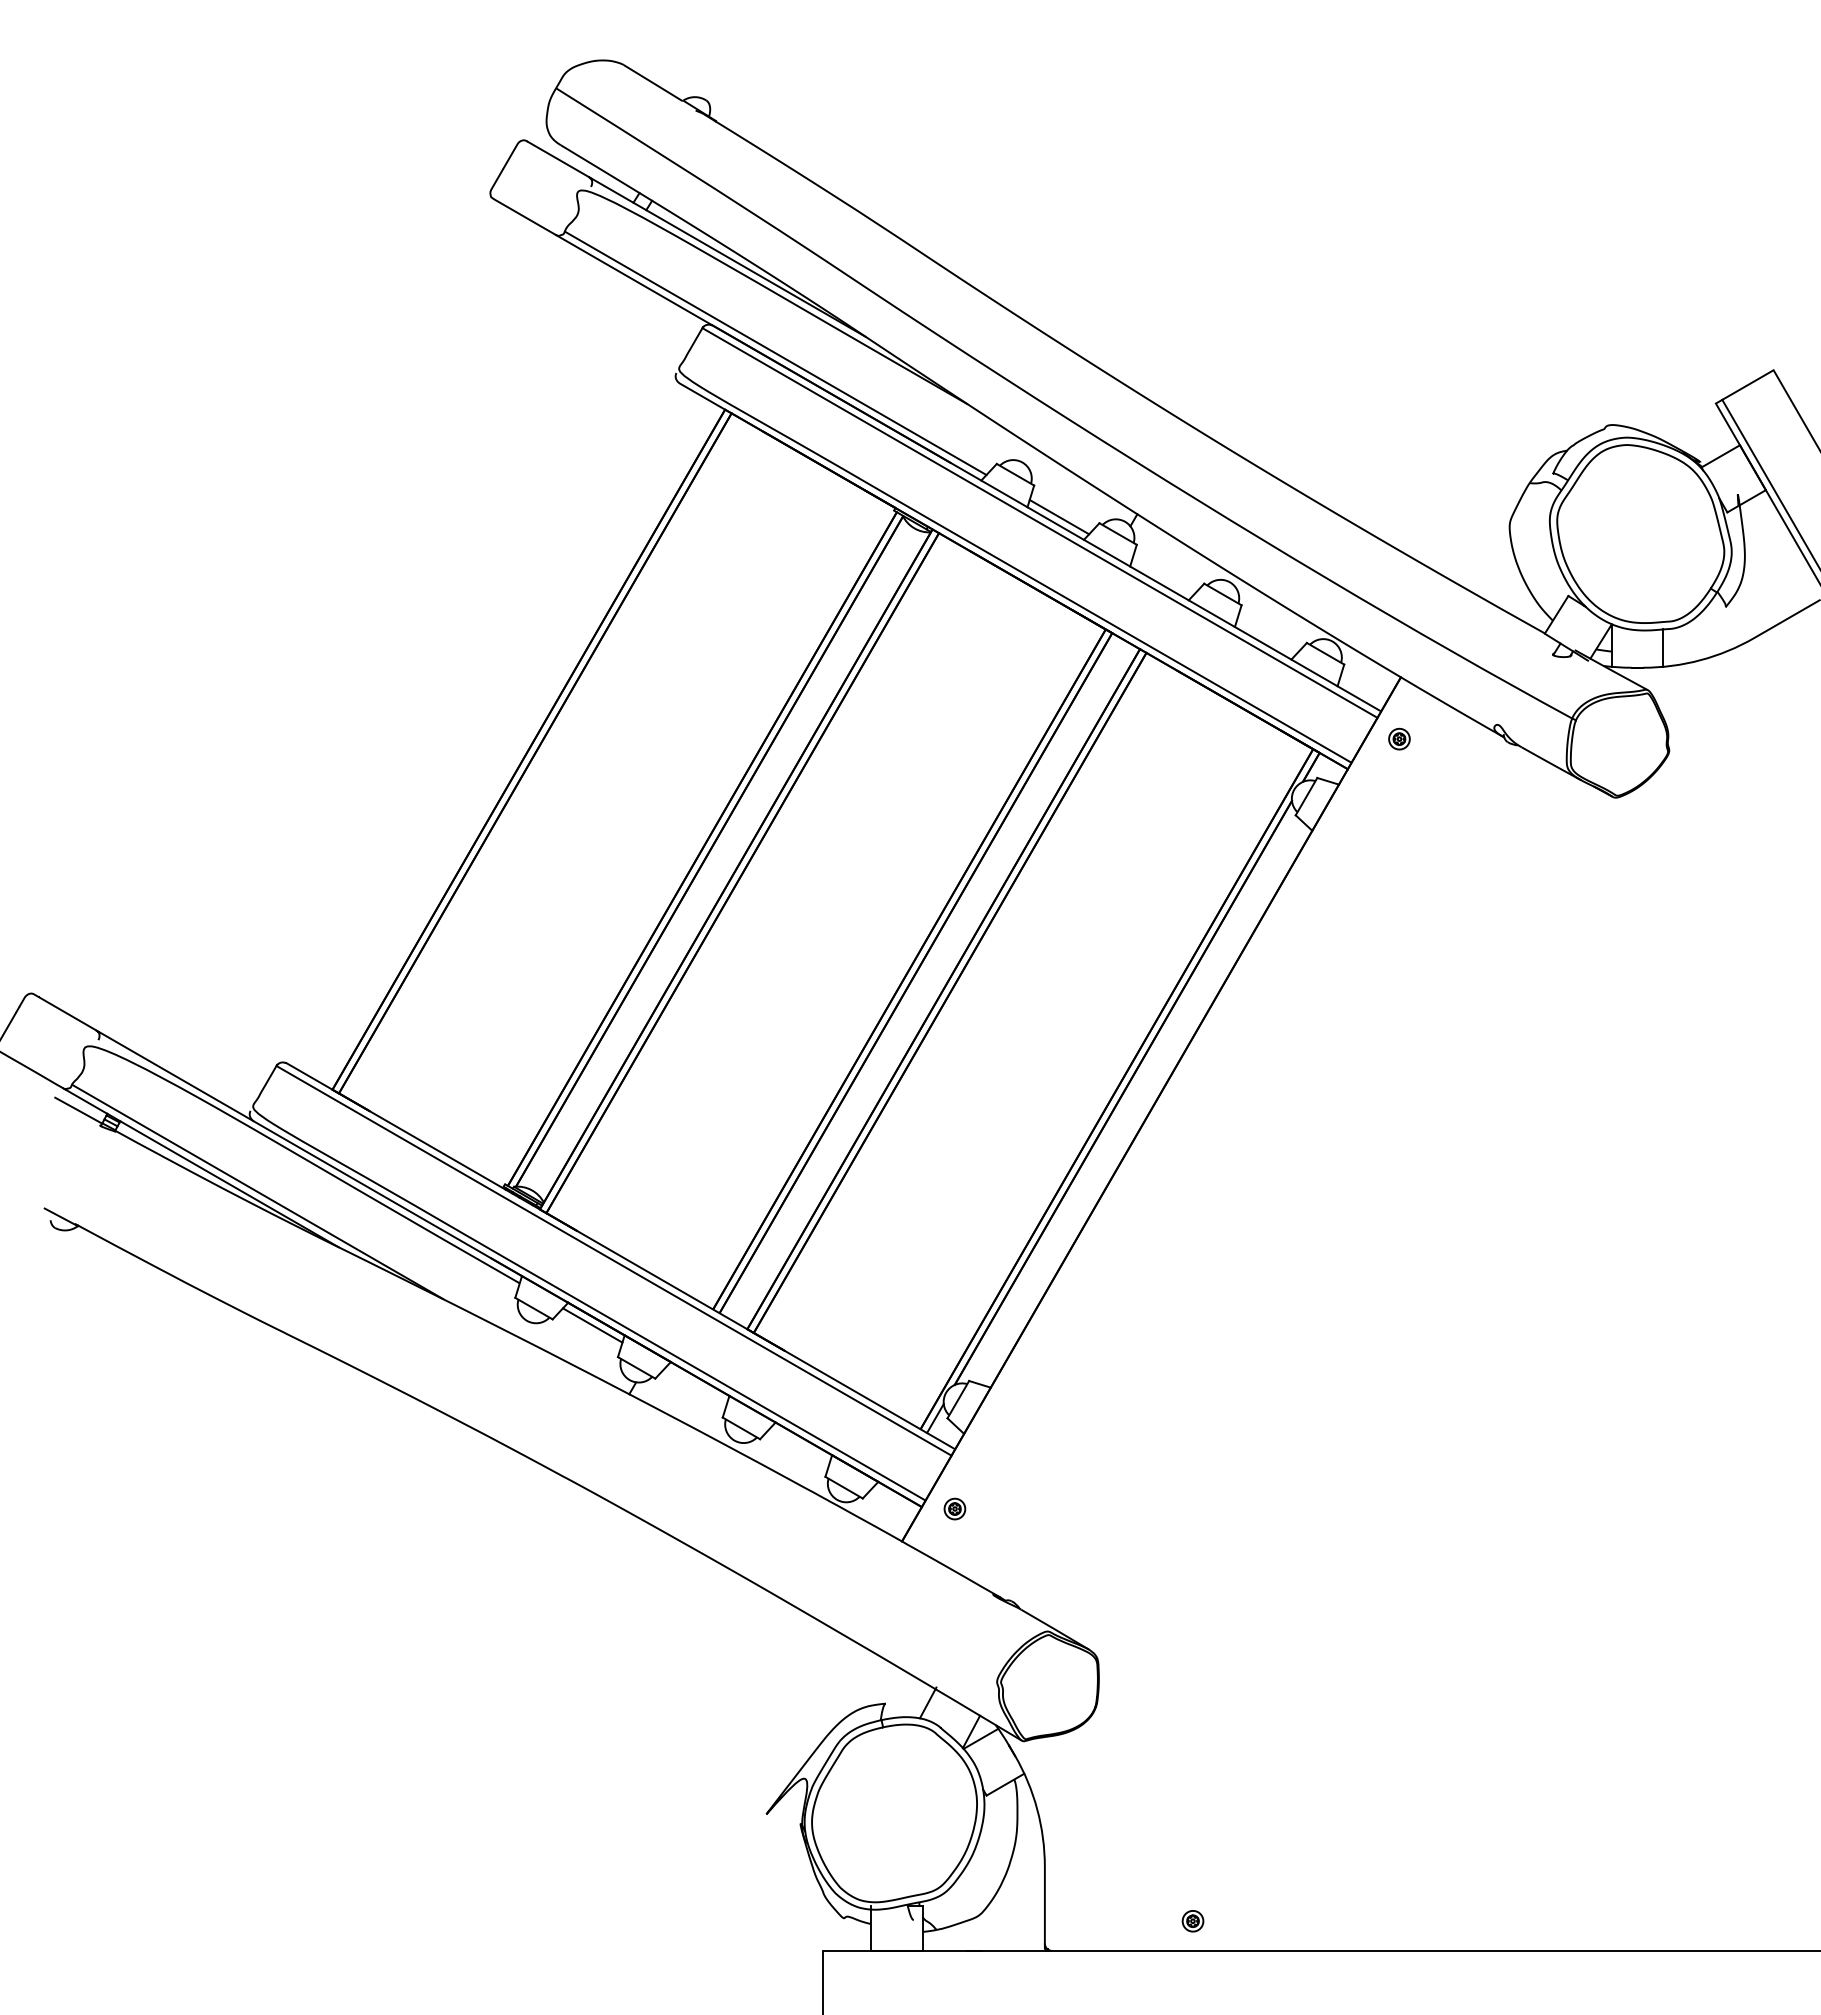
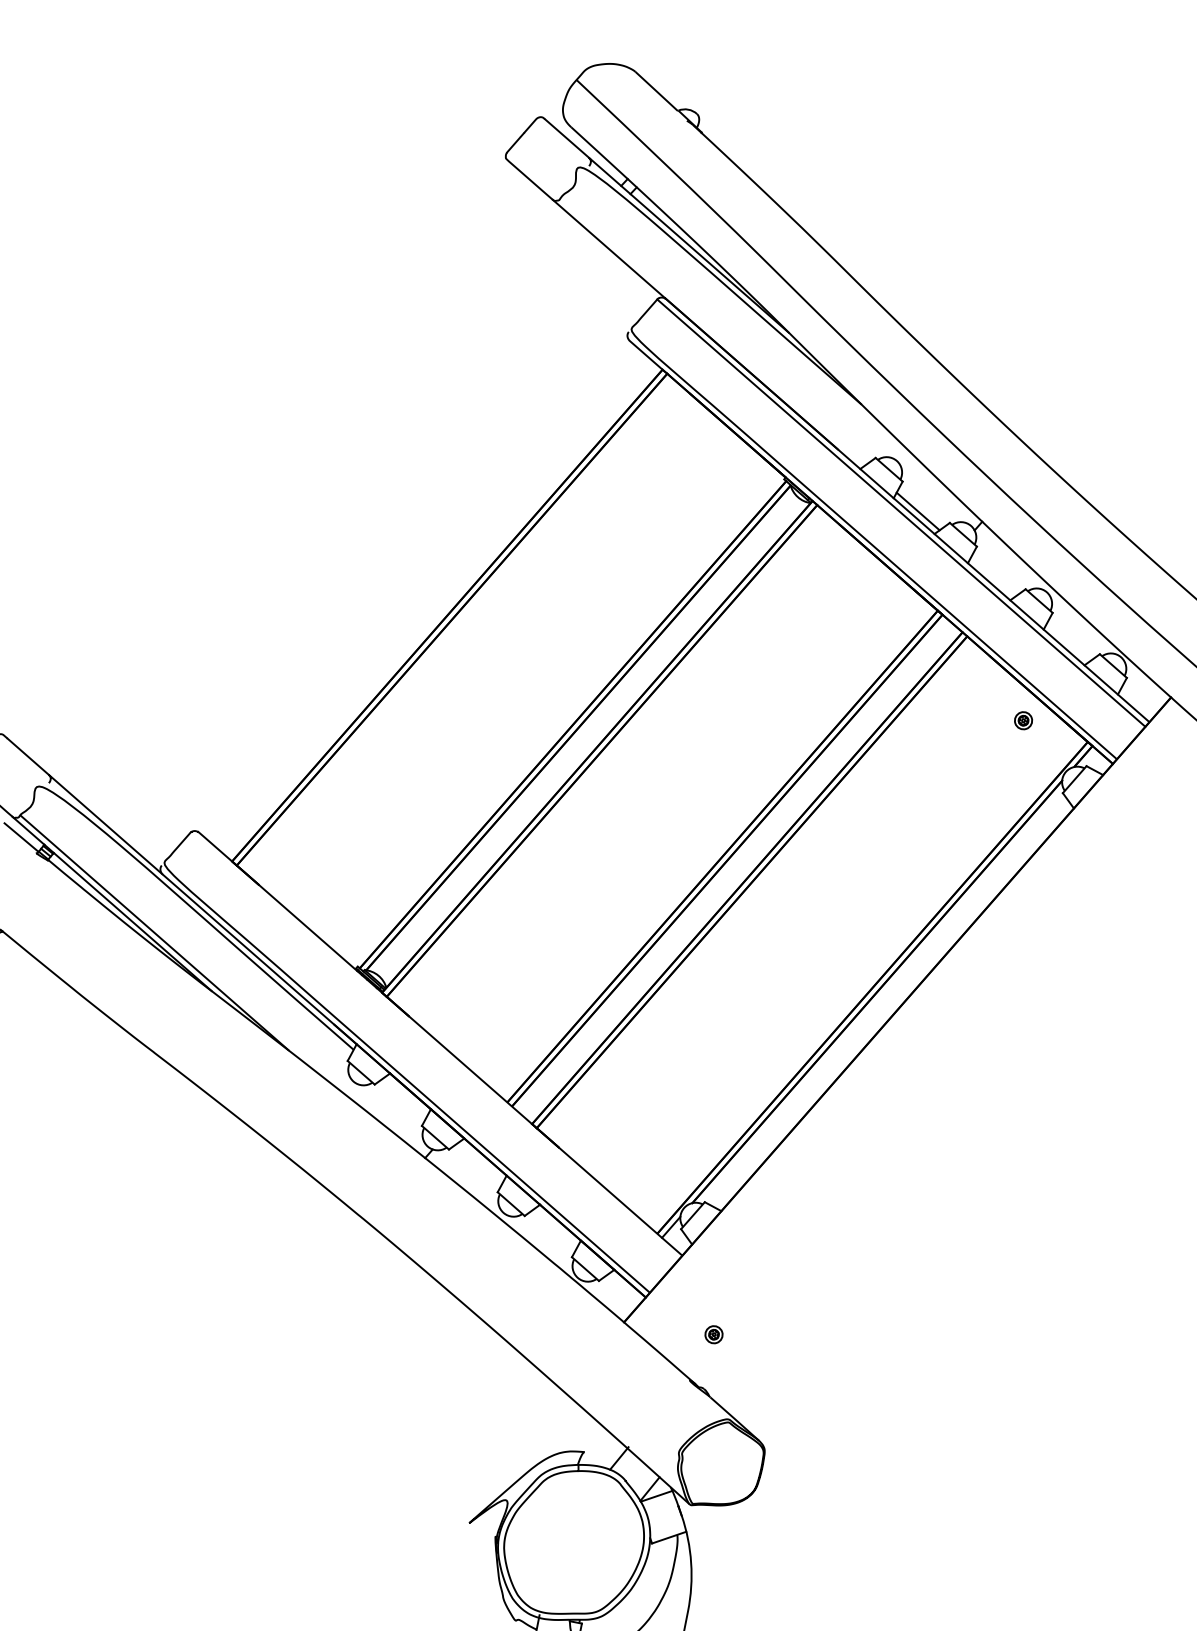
line: (775, 353) -> (712, 331), removed
part: (1399, 738) -> (1023, 720), moved
line: (613, 1260) -> (433, 1046), removed
line: (592, 1325) -> (406, 1096), removed
part: (954, 1508) -> (713, 1334), moved

